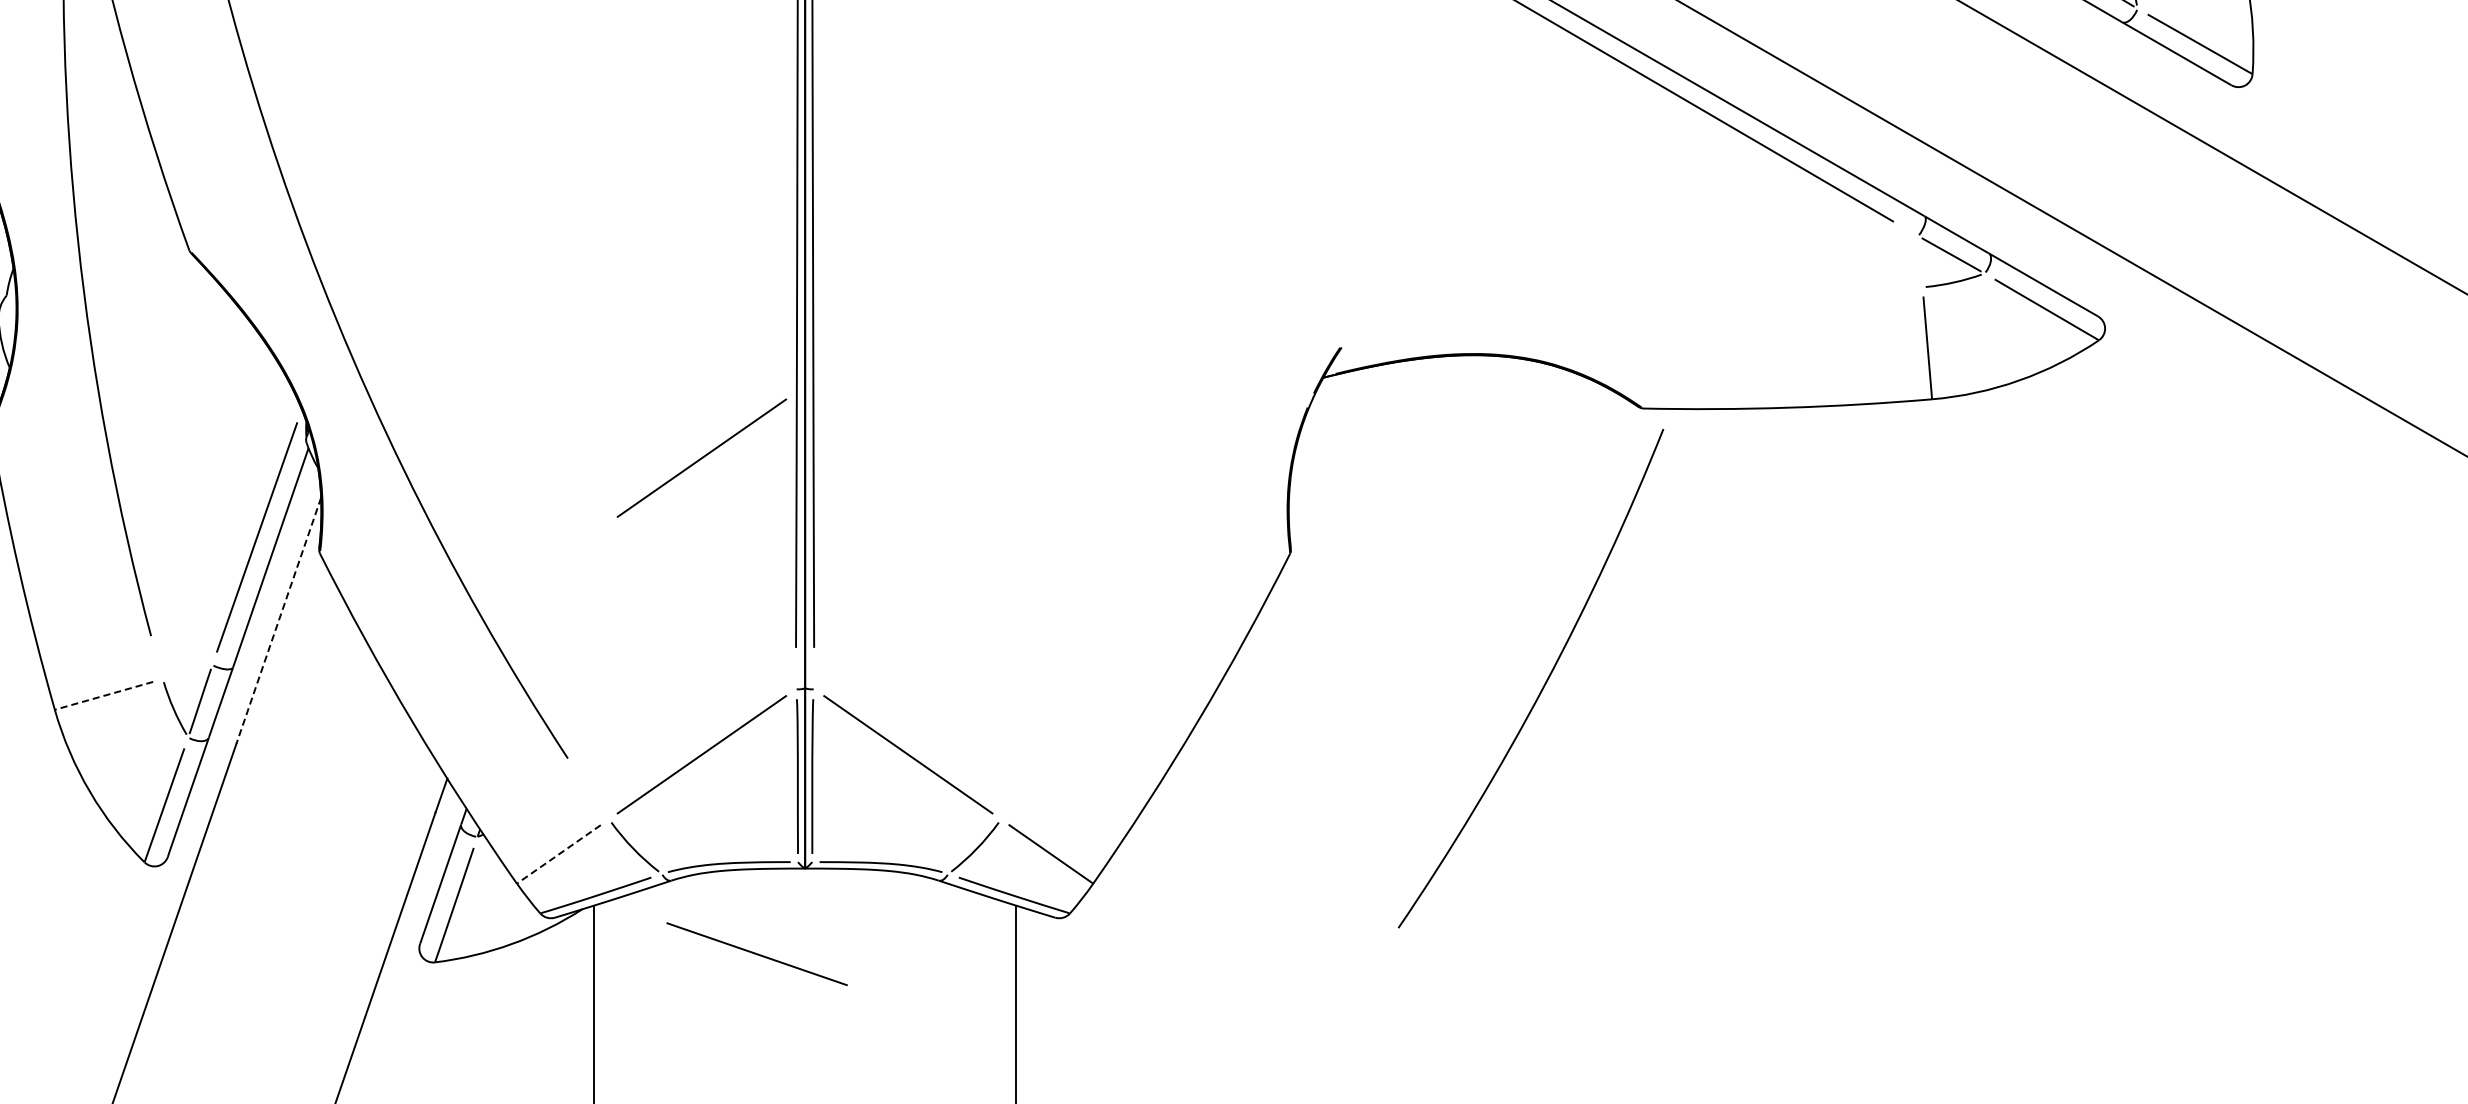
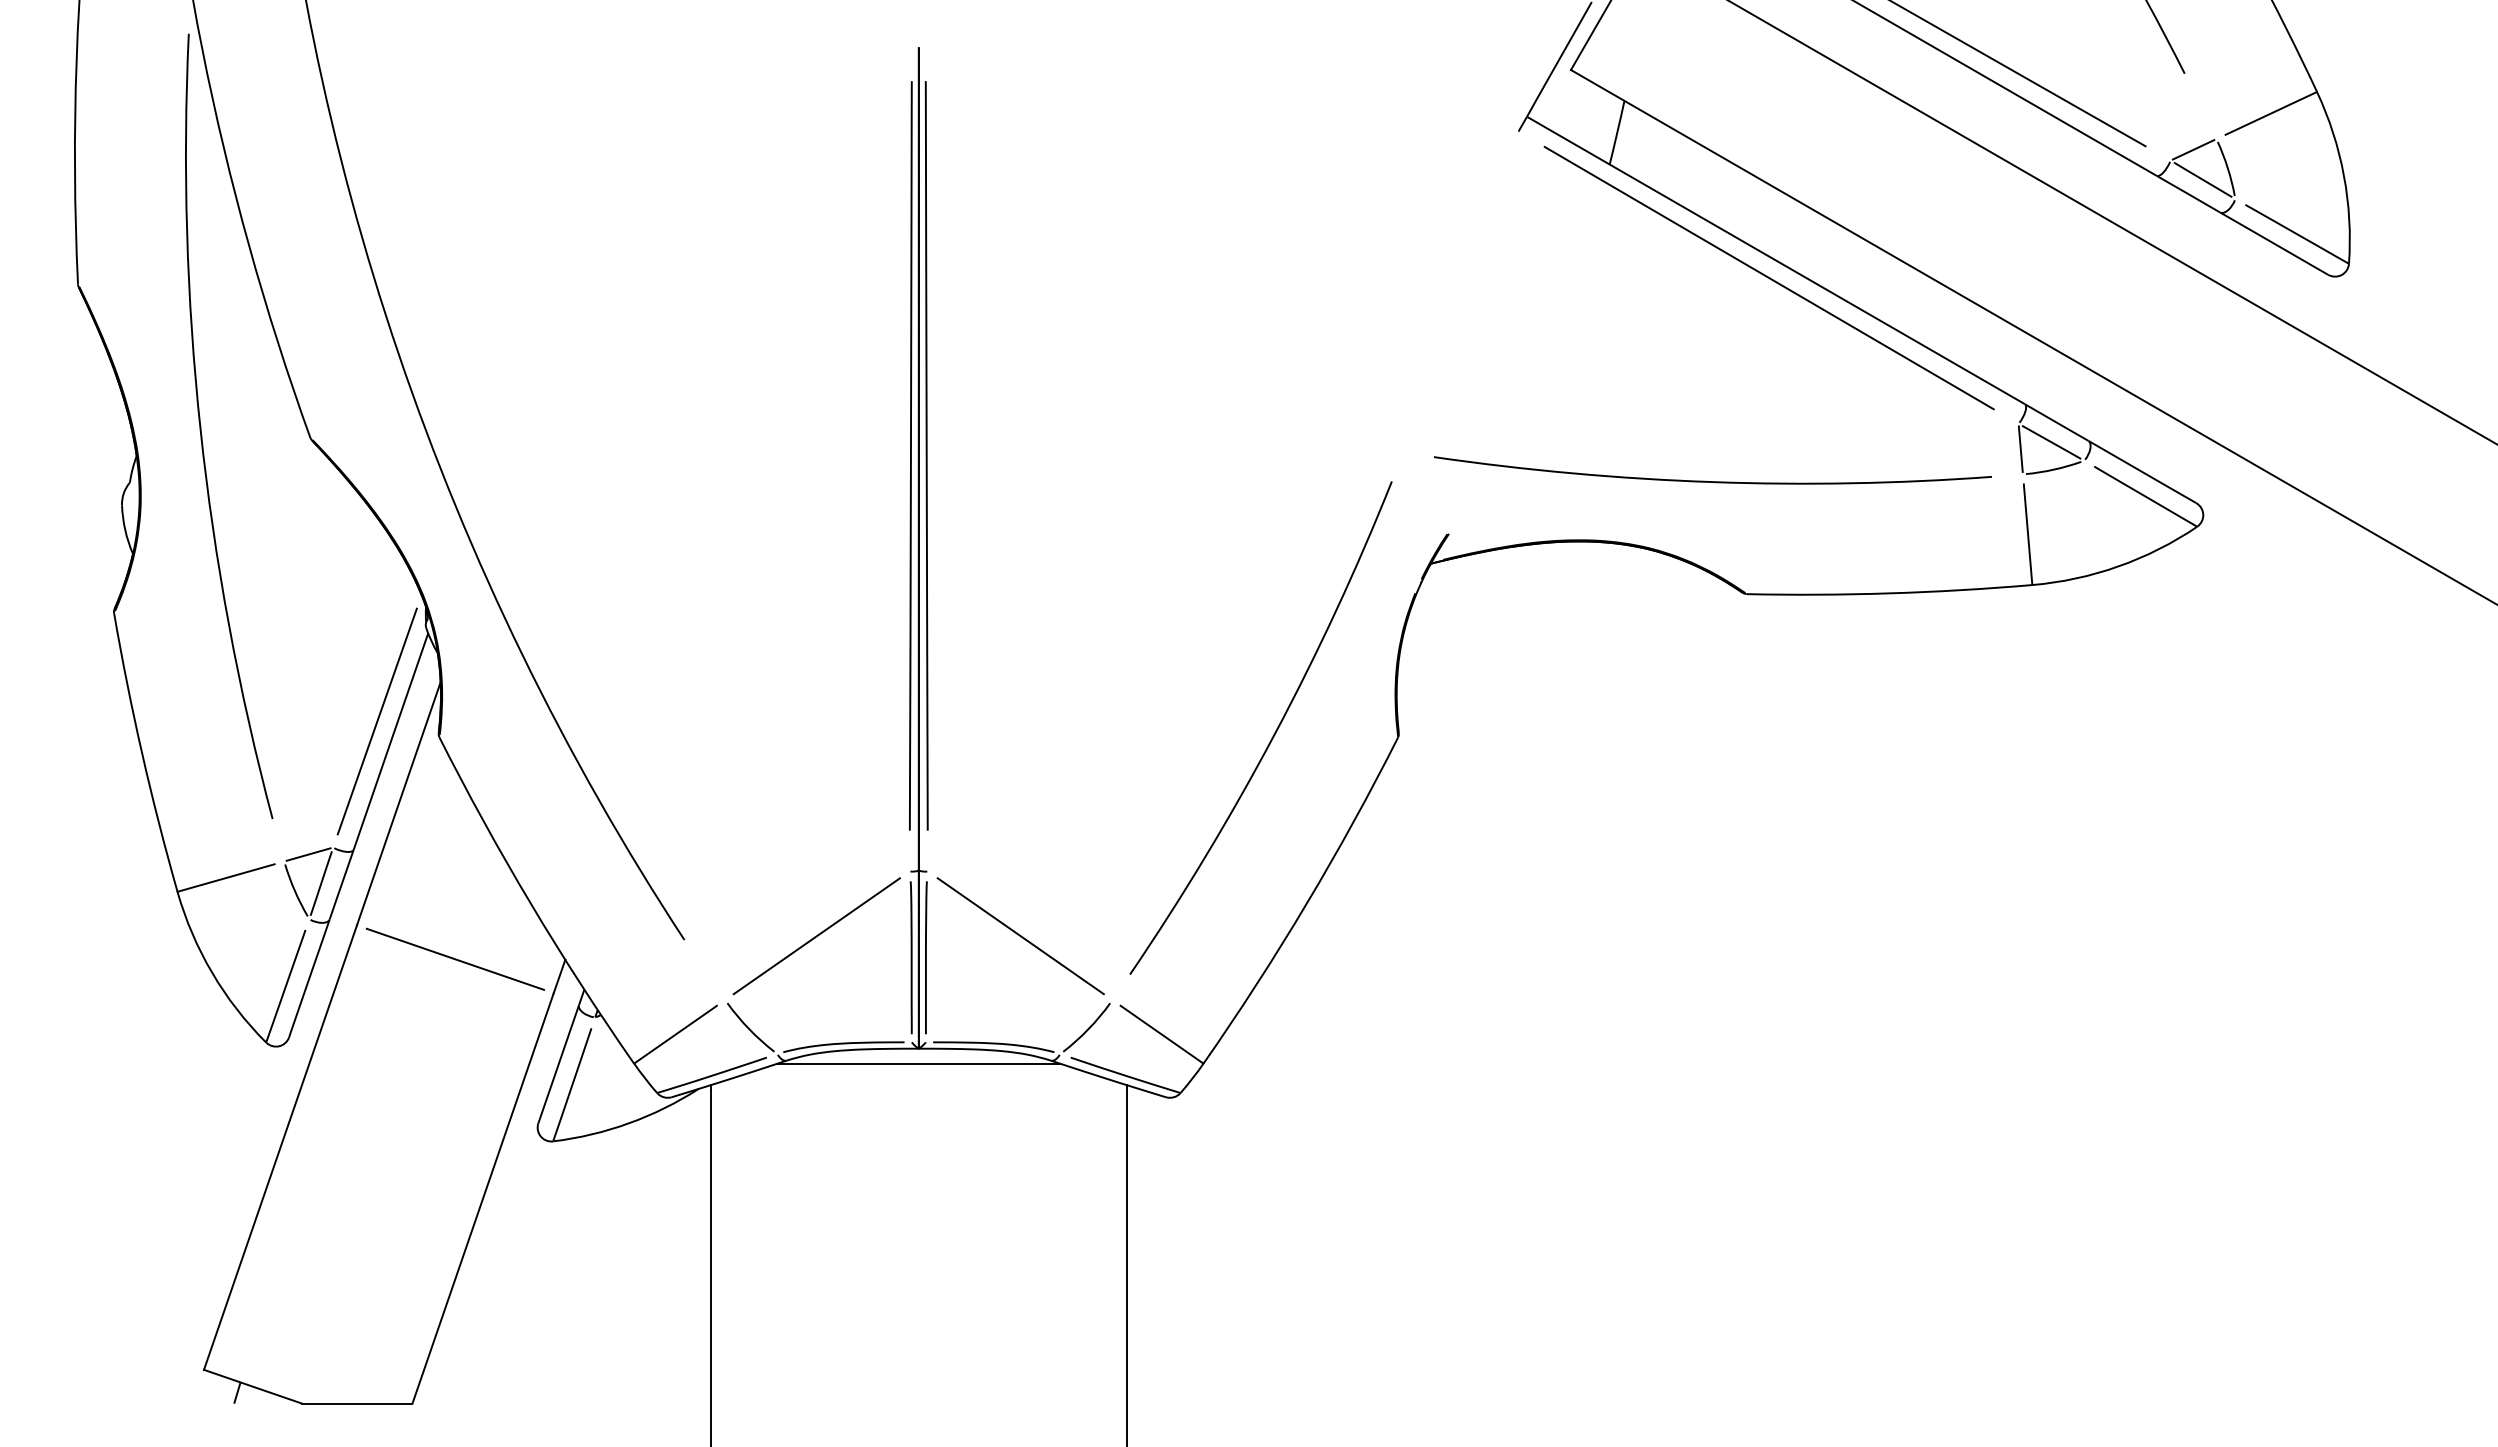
line: (1920, 261) -> (2020, 448), added
arc: (1608, 294) -> (1712, 481), added
line: (701, 458) -> (816, 643), removed
line: (278, 620) -> (398, 803), dashed -> solid
line: (187, 672) -> (308, 854), added
arc: (1543, 685) -> (1273, 734), moved
line: (103, 696) -> (225, 878), dashed -> solid
line: (558, 854) -> (675, 1034), dashed -> solid
line: (804, 883) -> (918, 1063), added
line: (756, 953) -> (454, 958), moved

